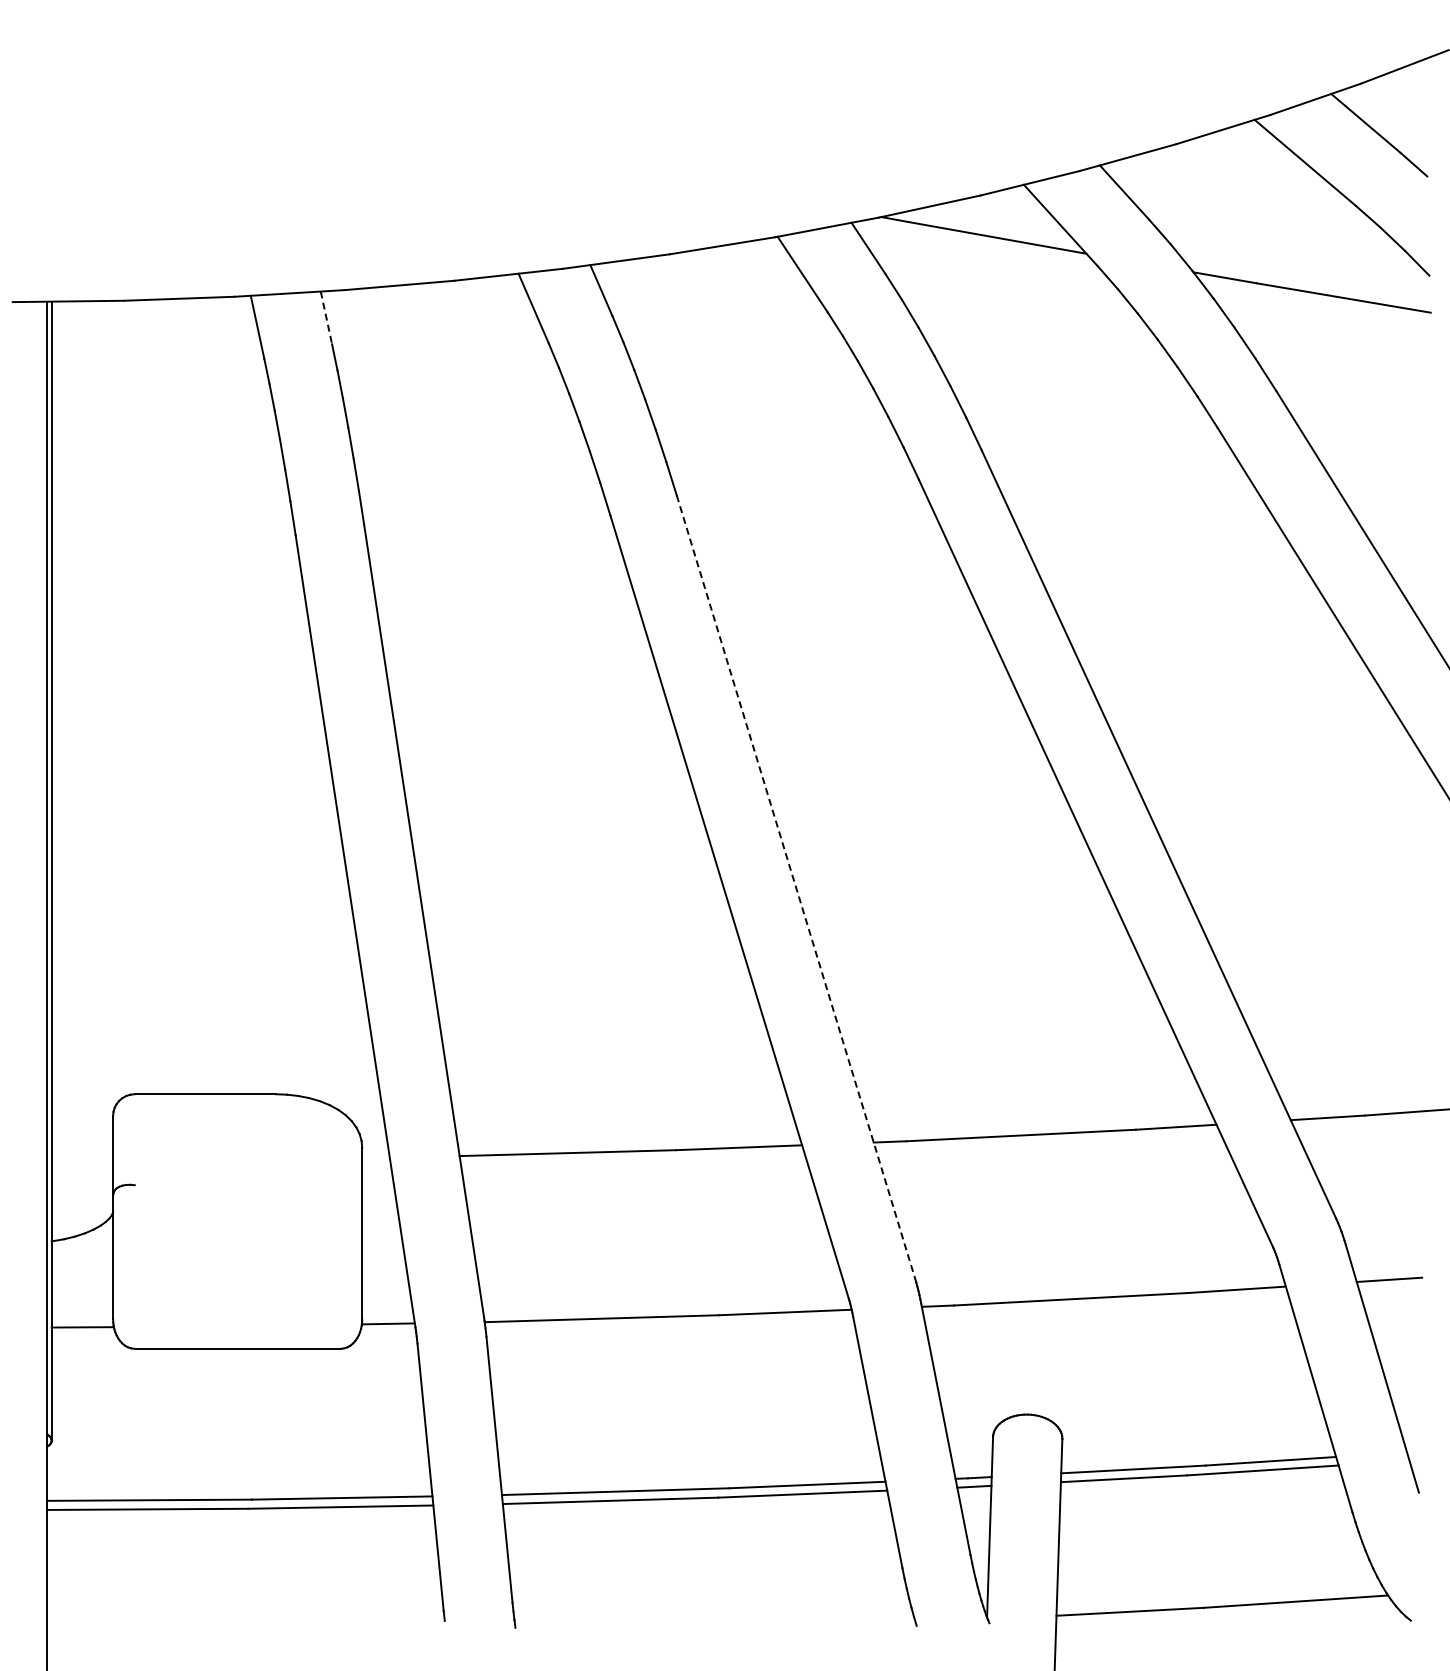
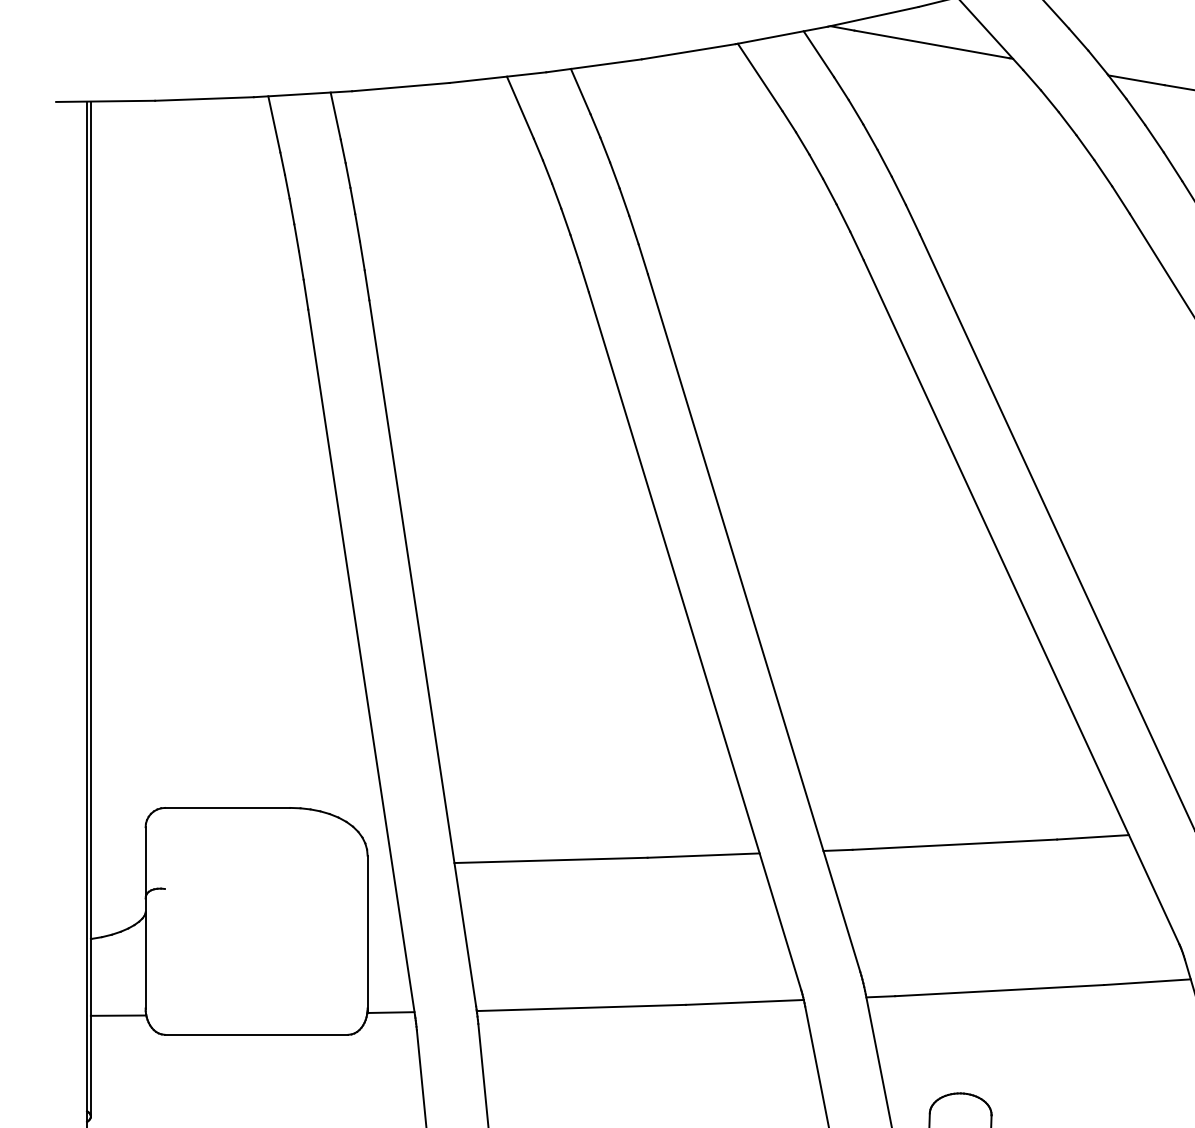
line: (326, 317) -> (335, 115), dashed -> solid
line: (796, 887) -> (754, 623), dashed -> solid

